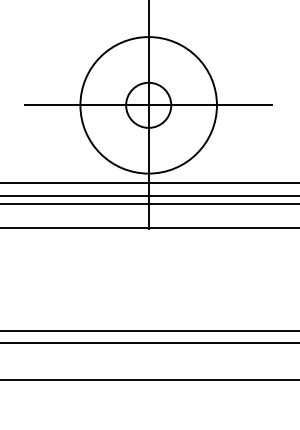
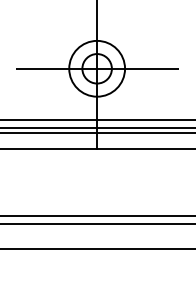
circle: (149, 104) -> (97, 68), size x0.62

